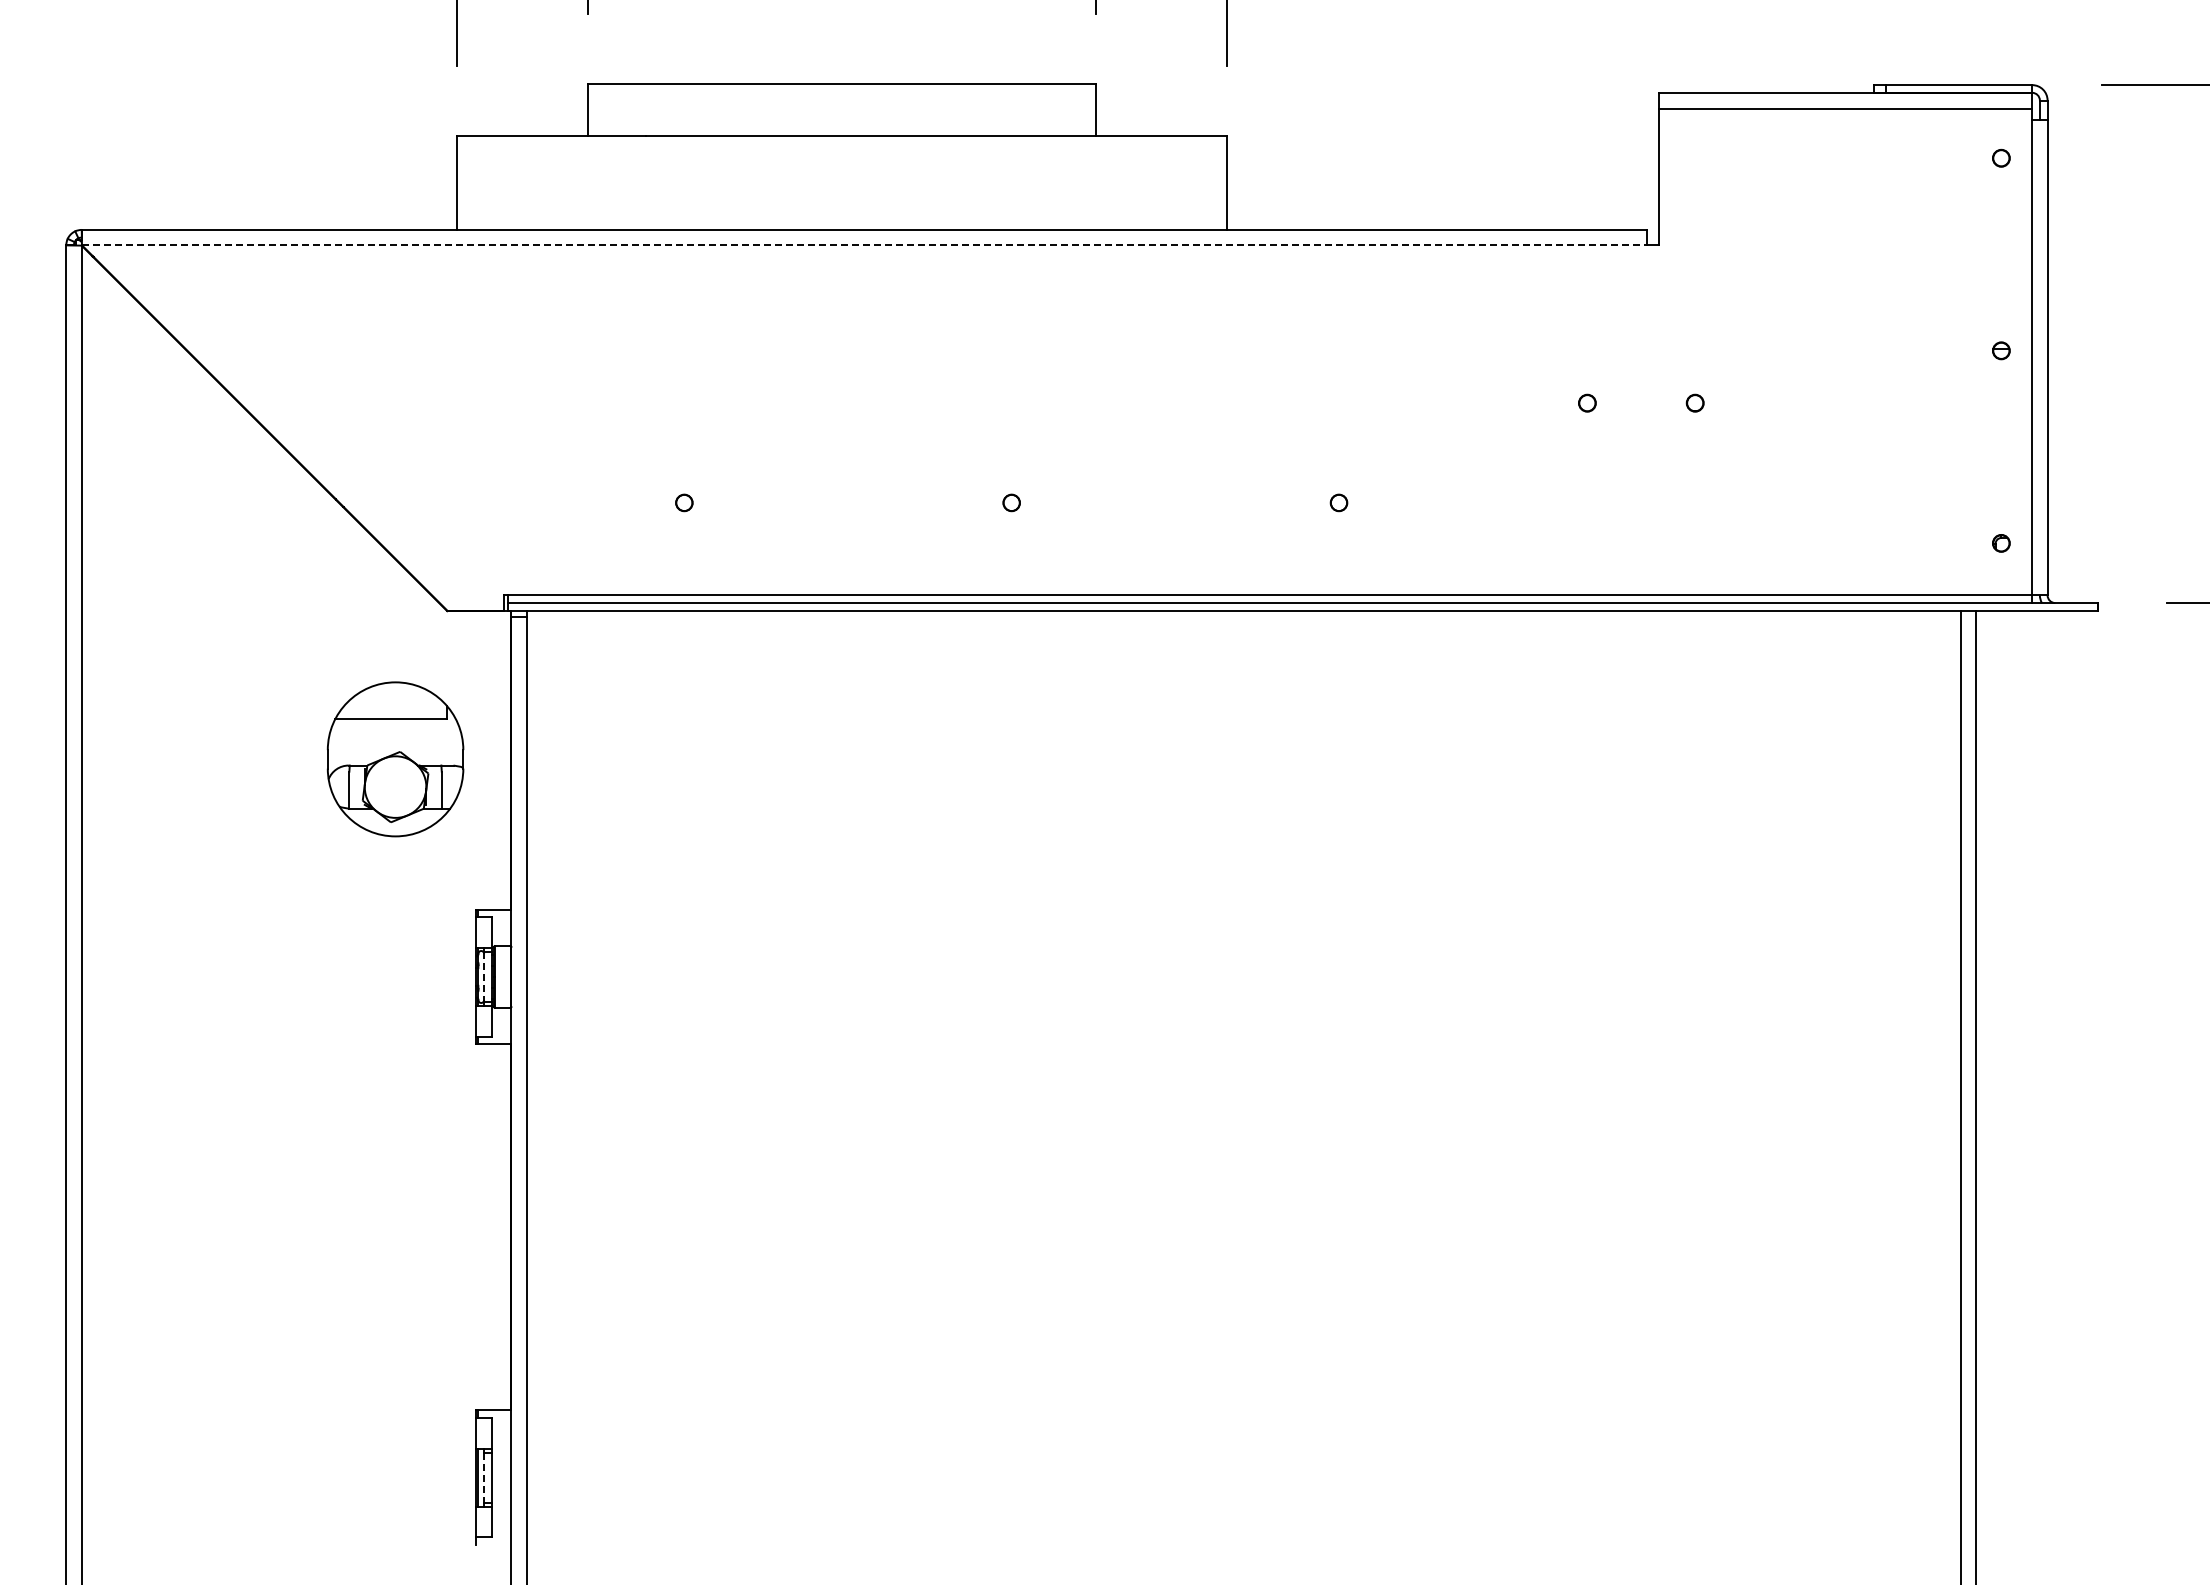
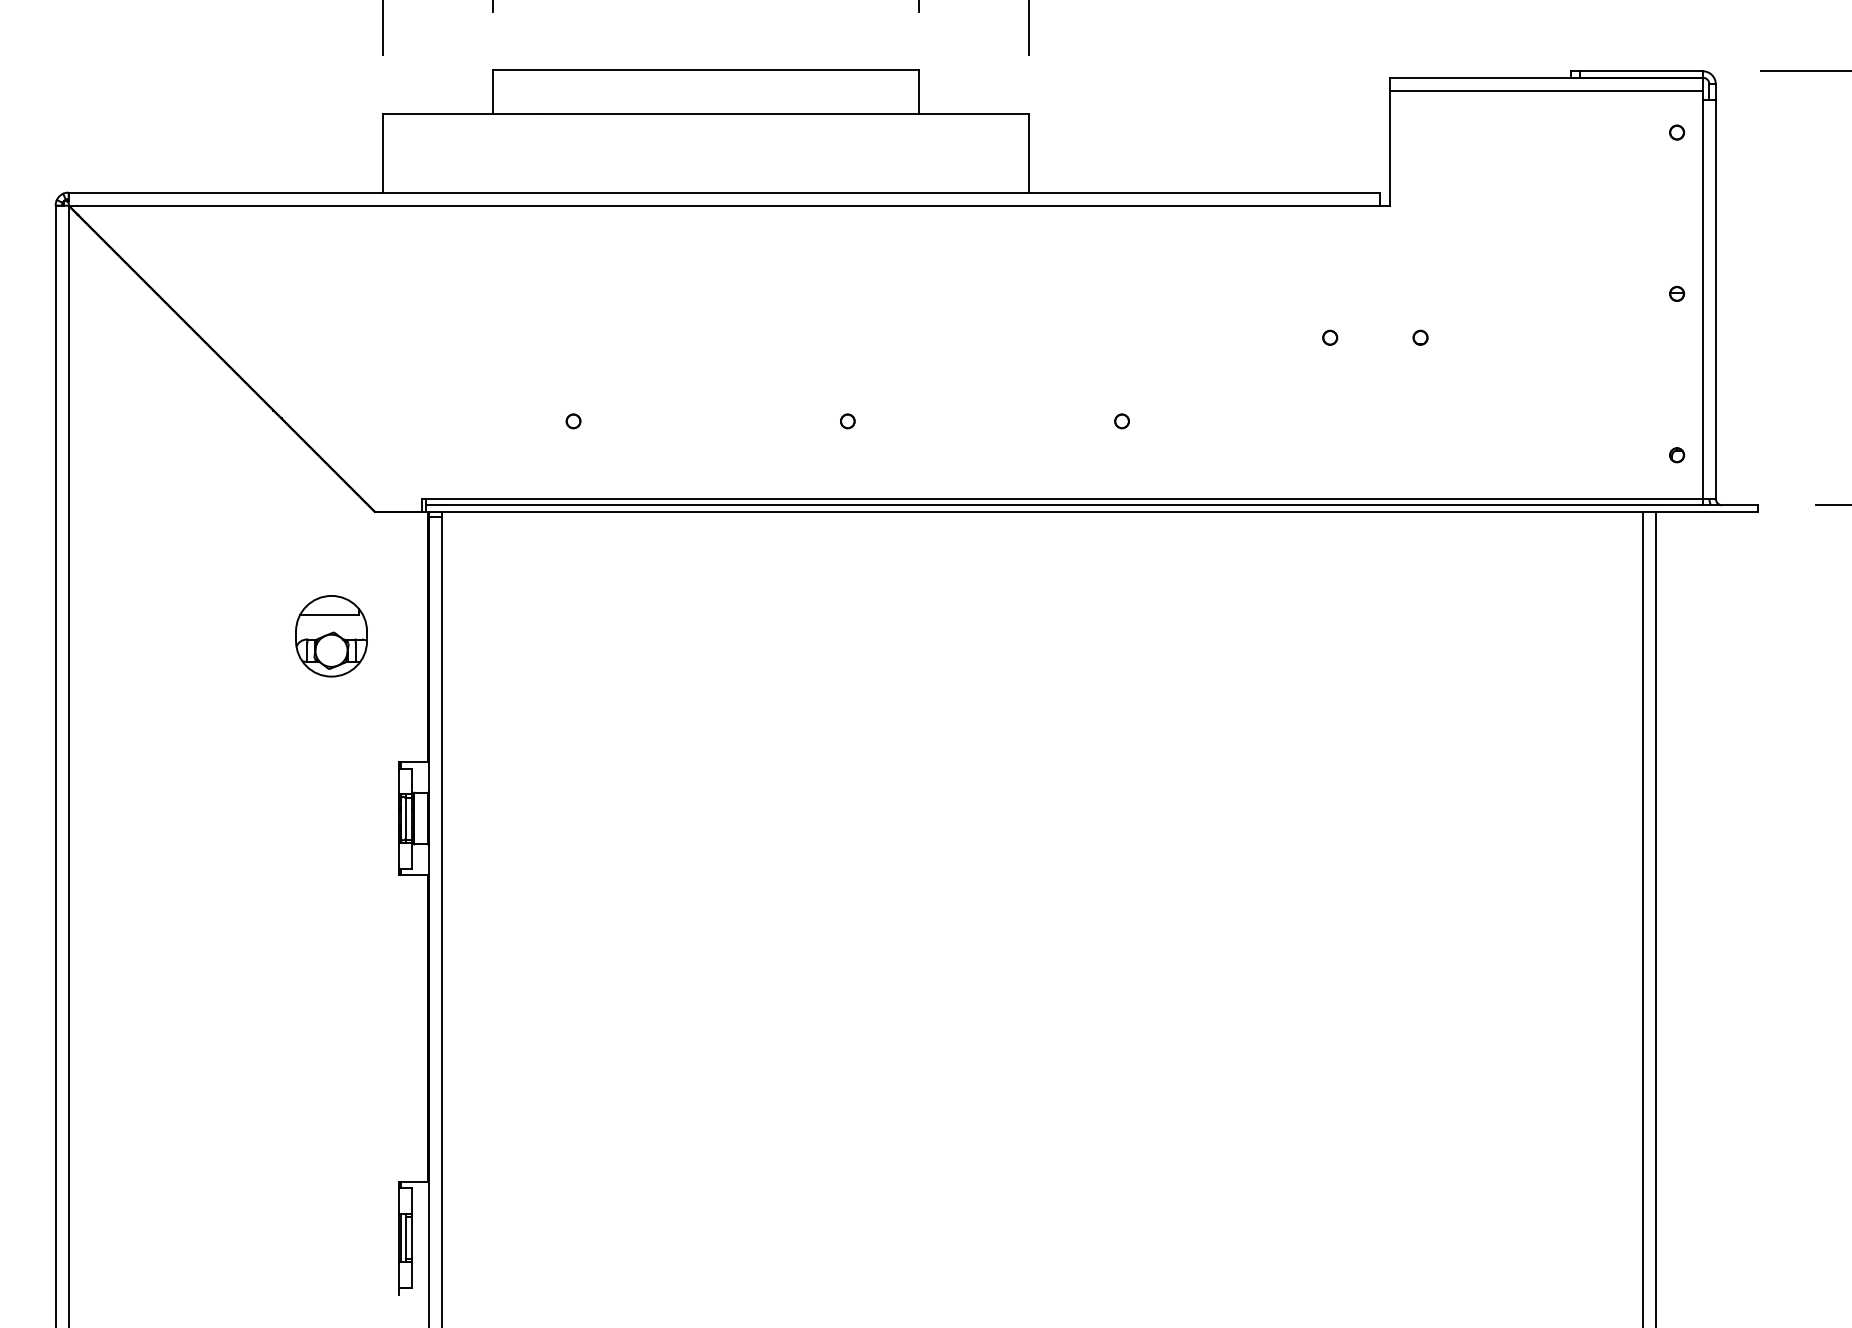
line: (864, 245) -> (724, 205), dashed -> solid
part: (395, 759) -> (331, 636), size x0.62
line: (484, 977) -> (406, 819), dashed -> solid
line: (484, 1478) -> (406, 1238), dashed -> solid

